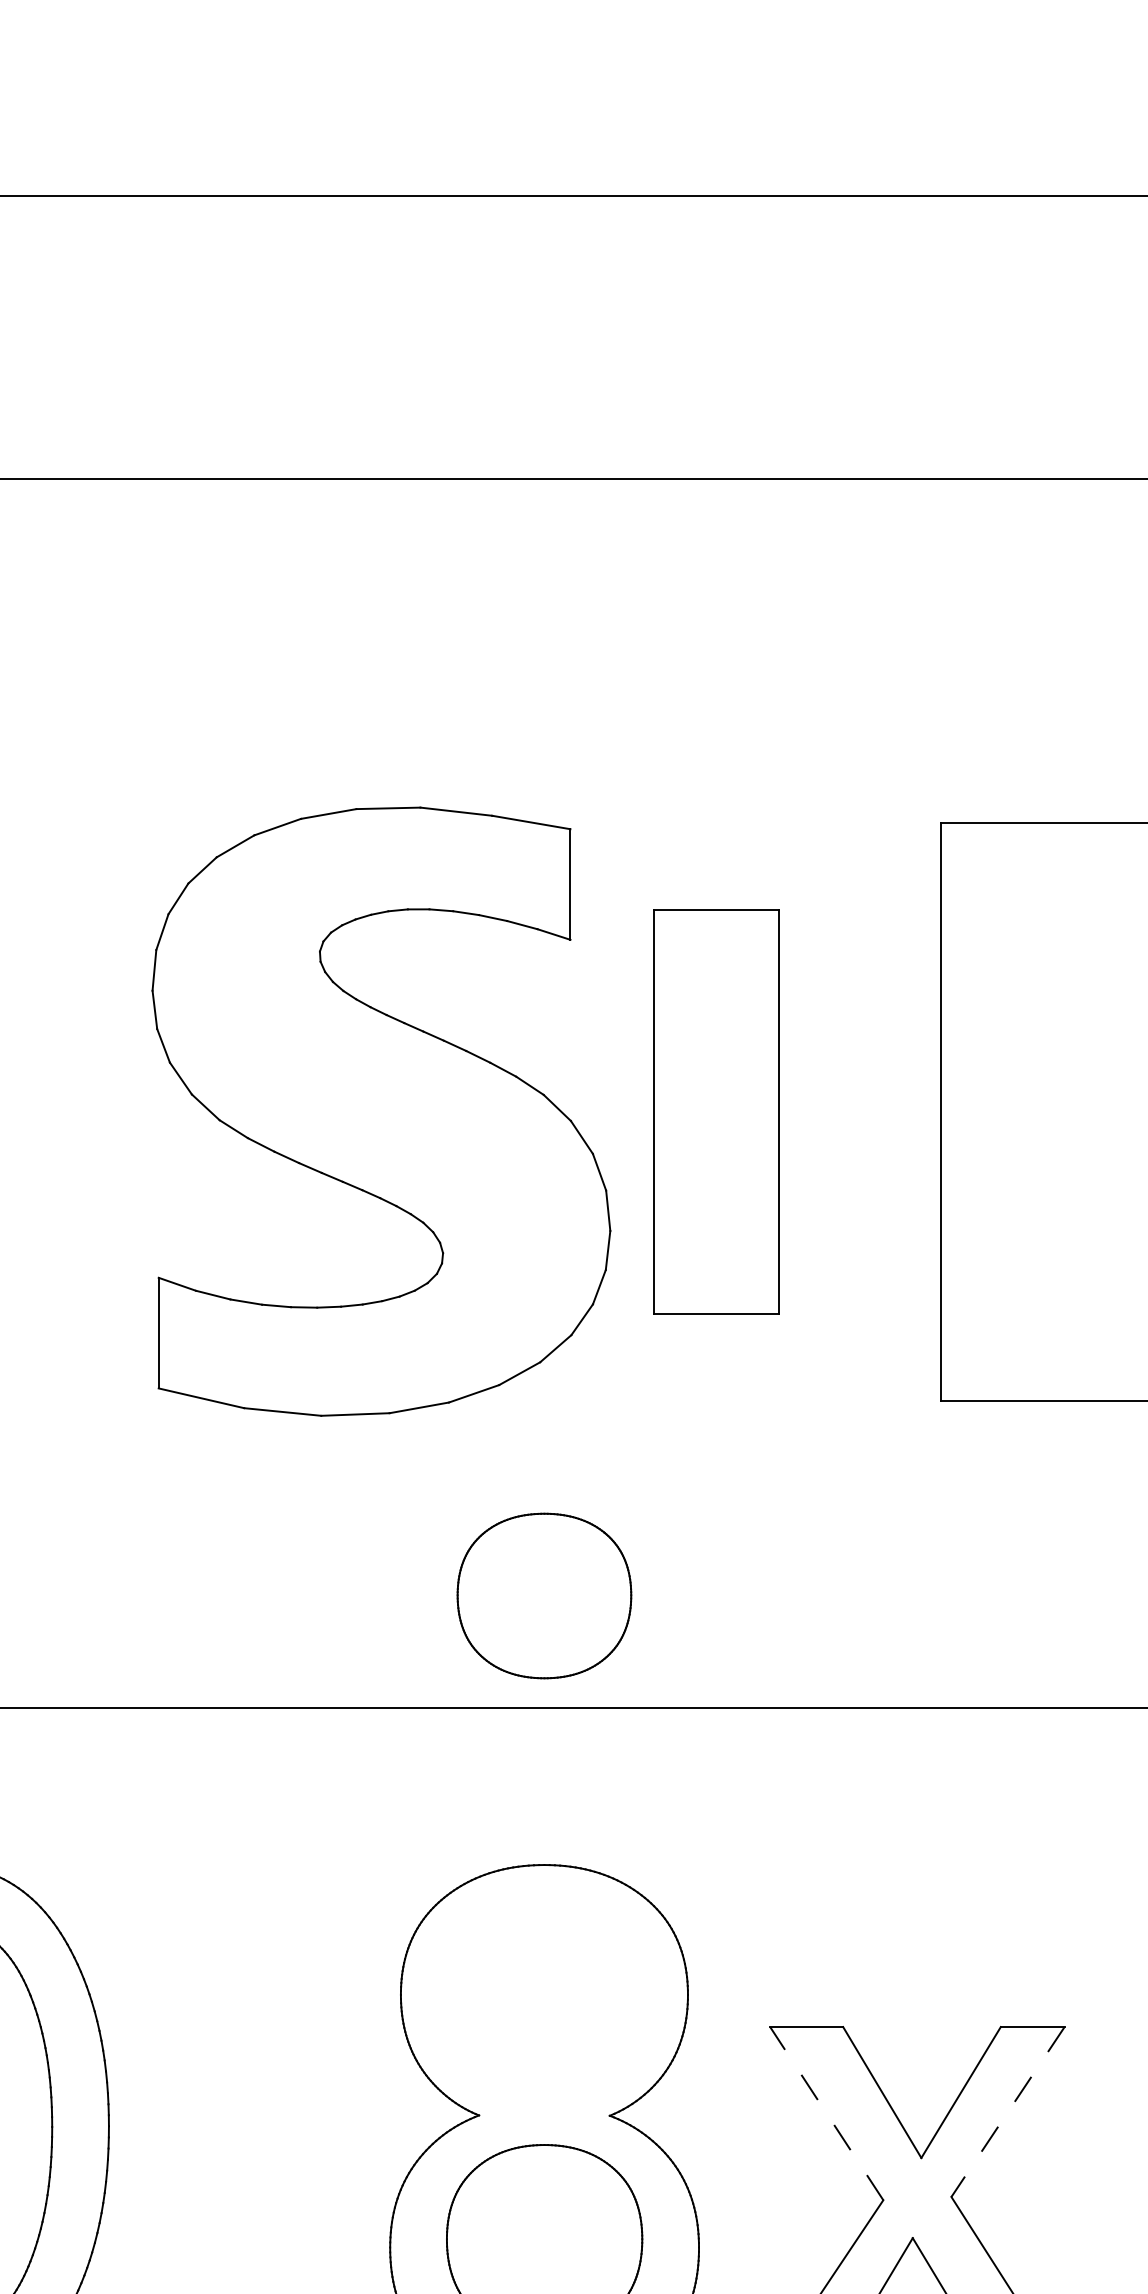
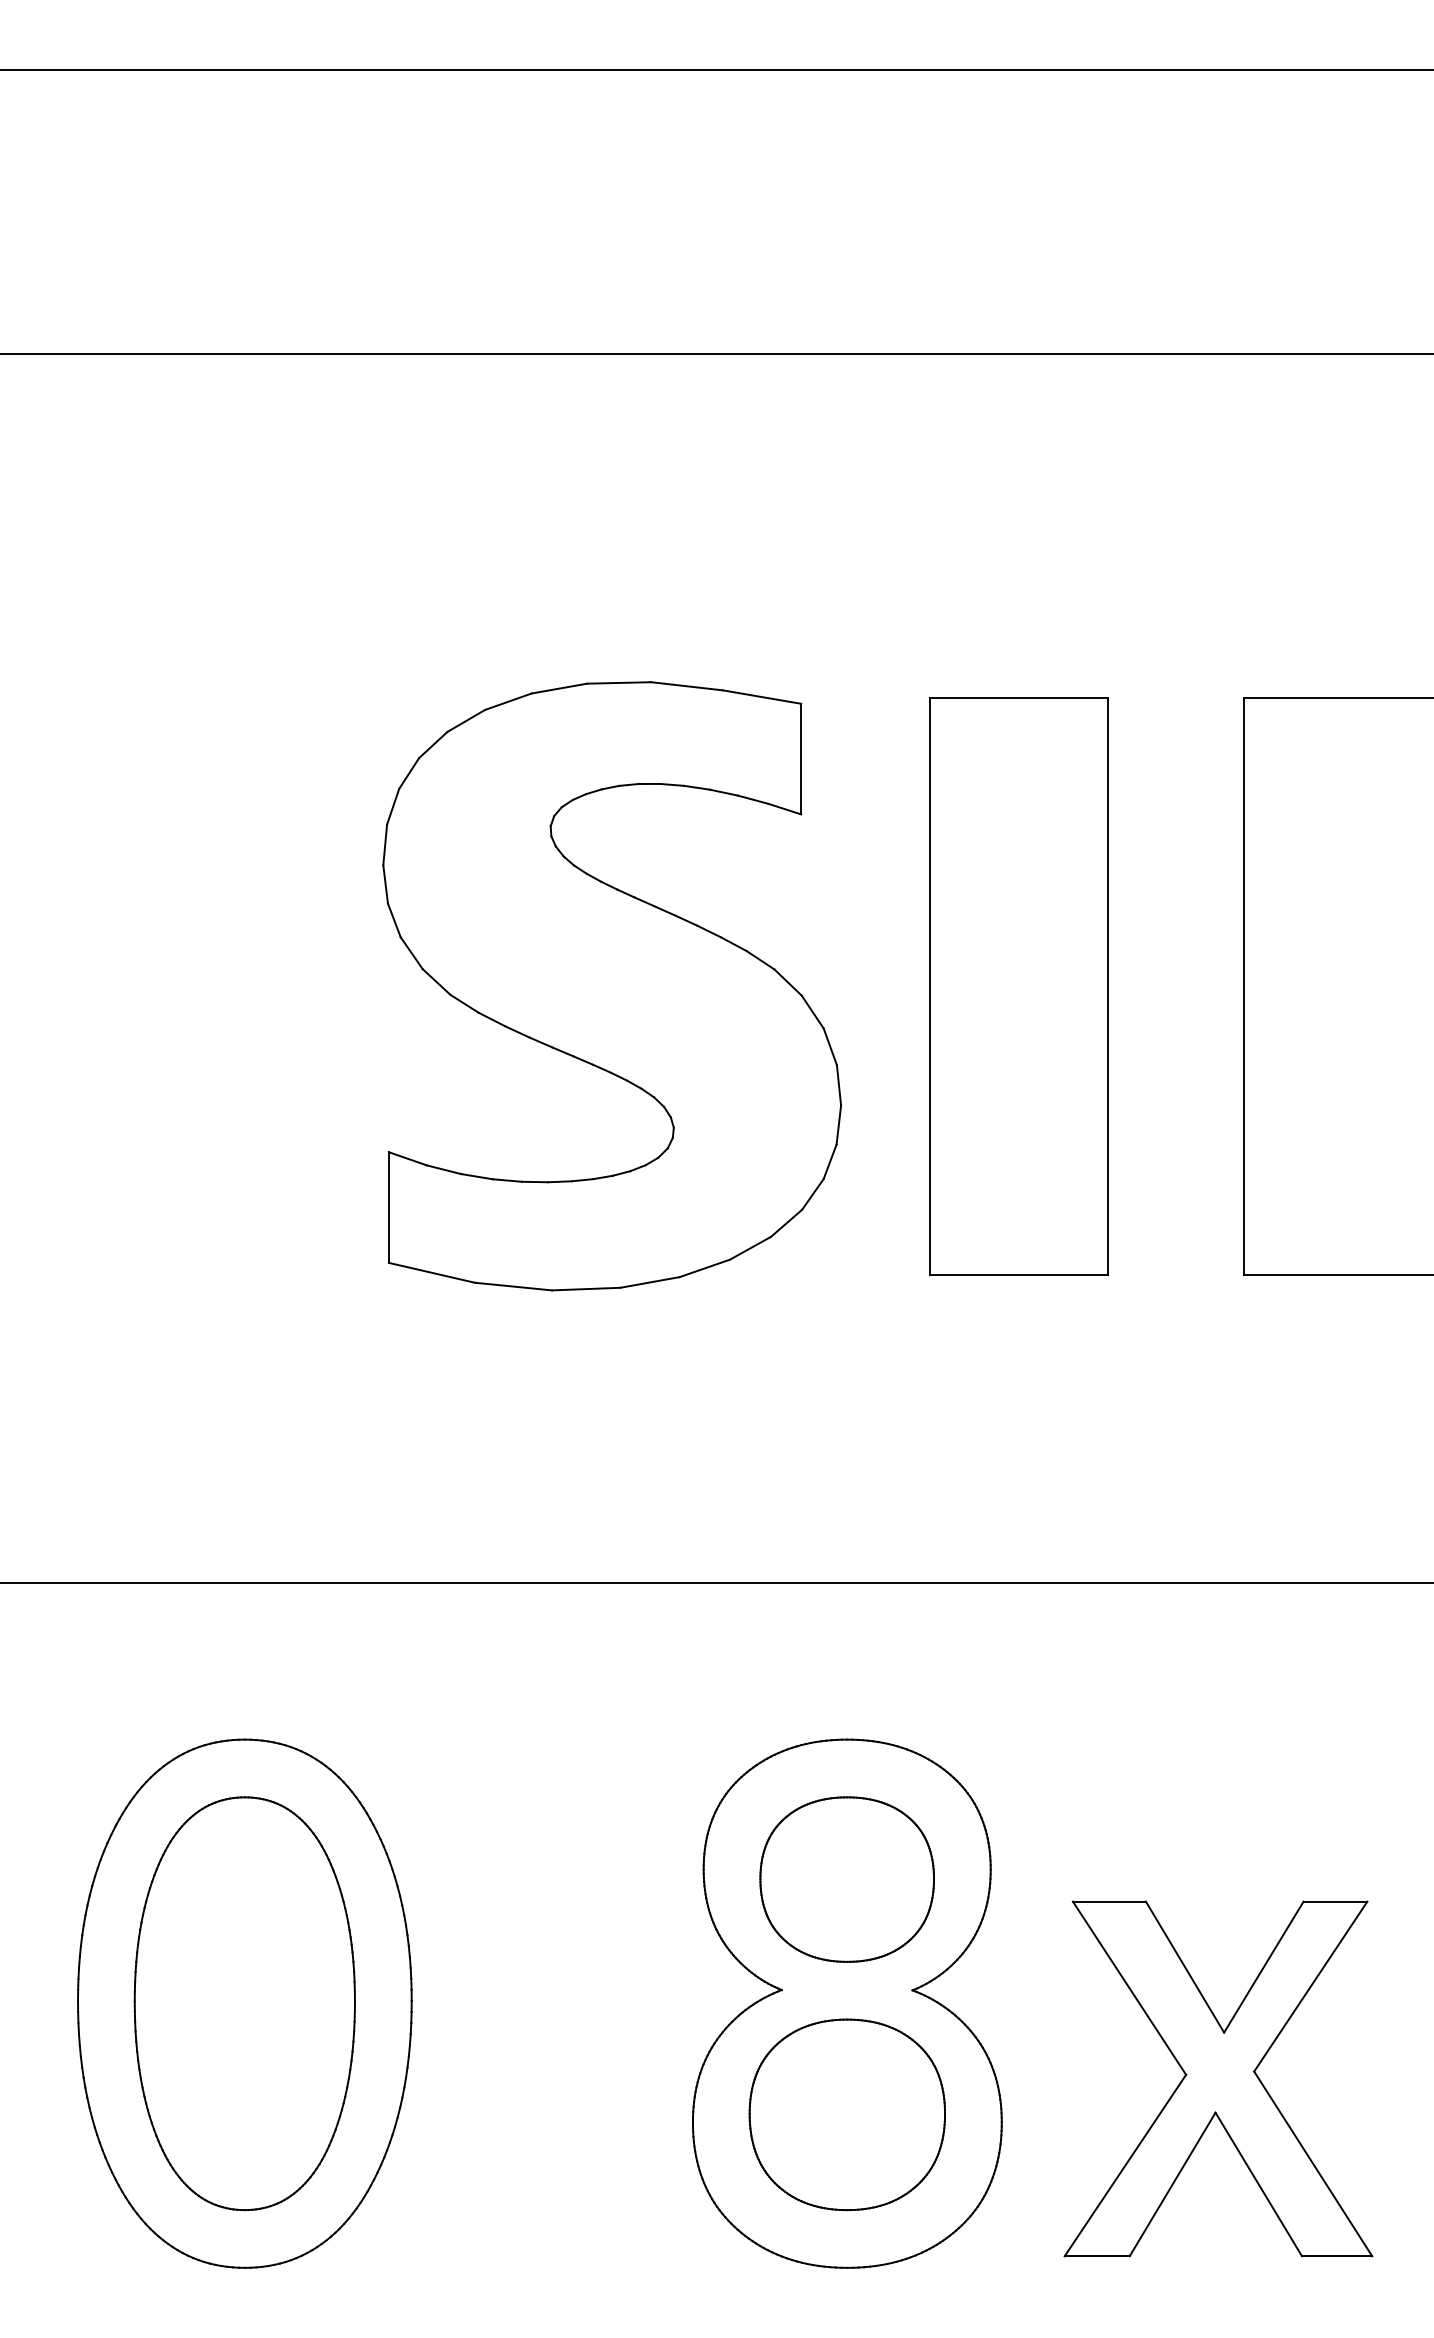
part: (381, 1111) -> (612, 986), moved
part: (715, 1111) -> (1018, 986), size x1.43
part: (543, 1595) -> (846, 1879), moved
line: (826, 2112) -> (1129, 1987), dashed -> solid
line: (1007, 2112) -> (1310, 1987), dashed -> solid

